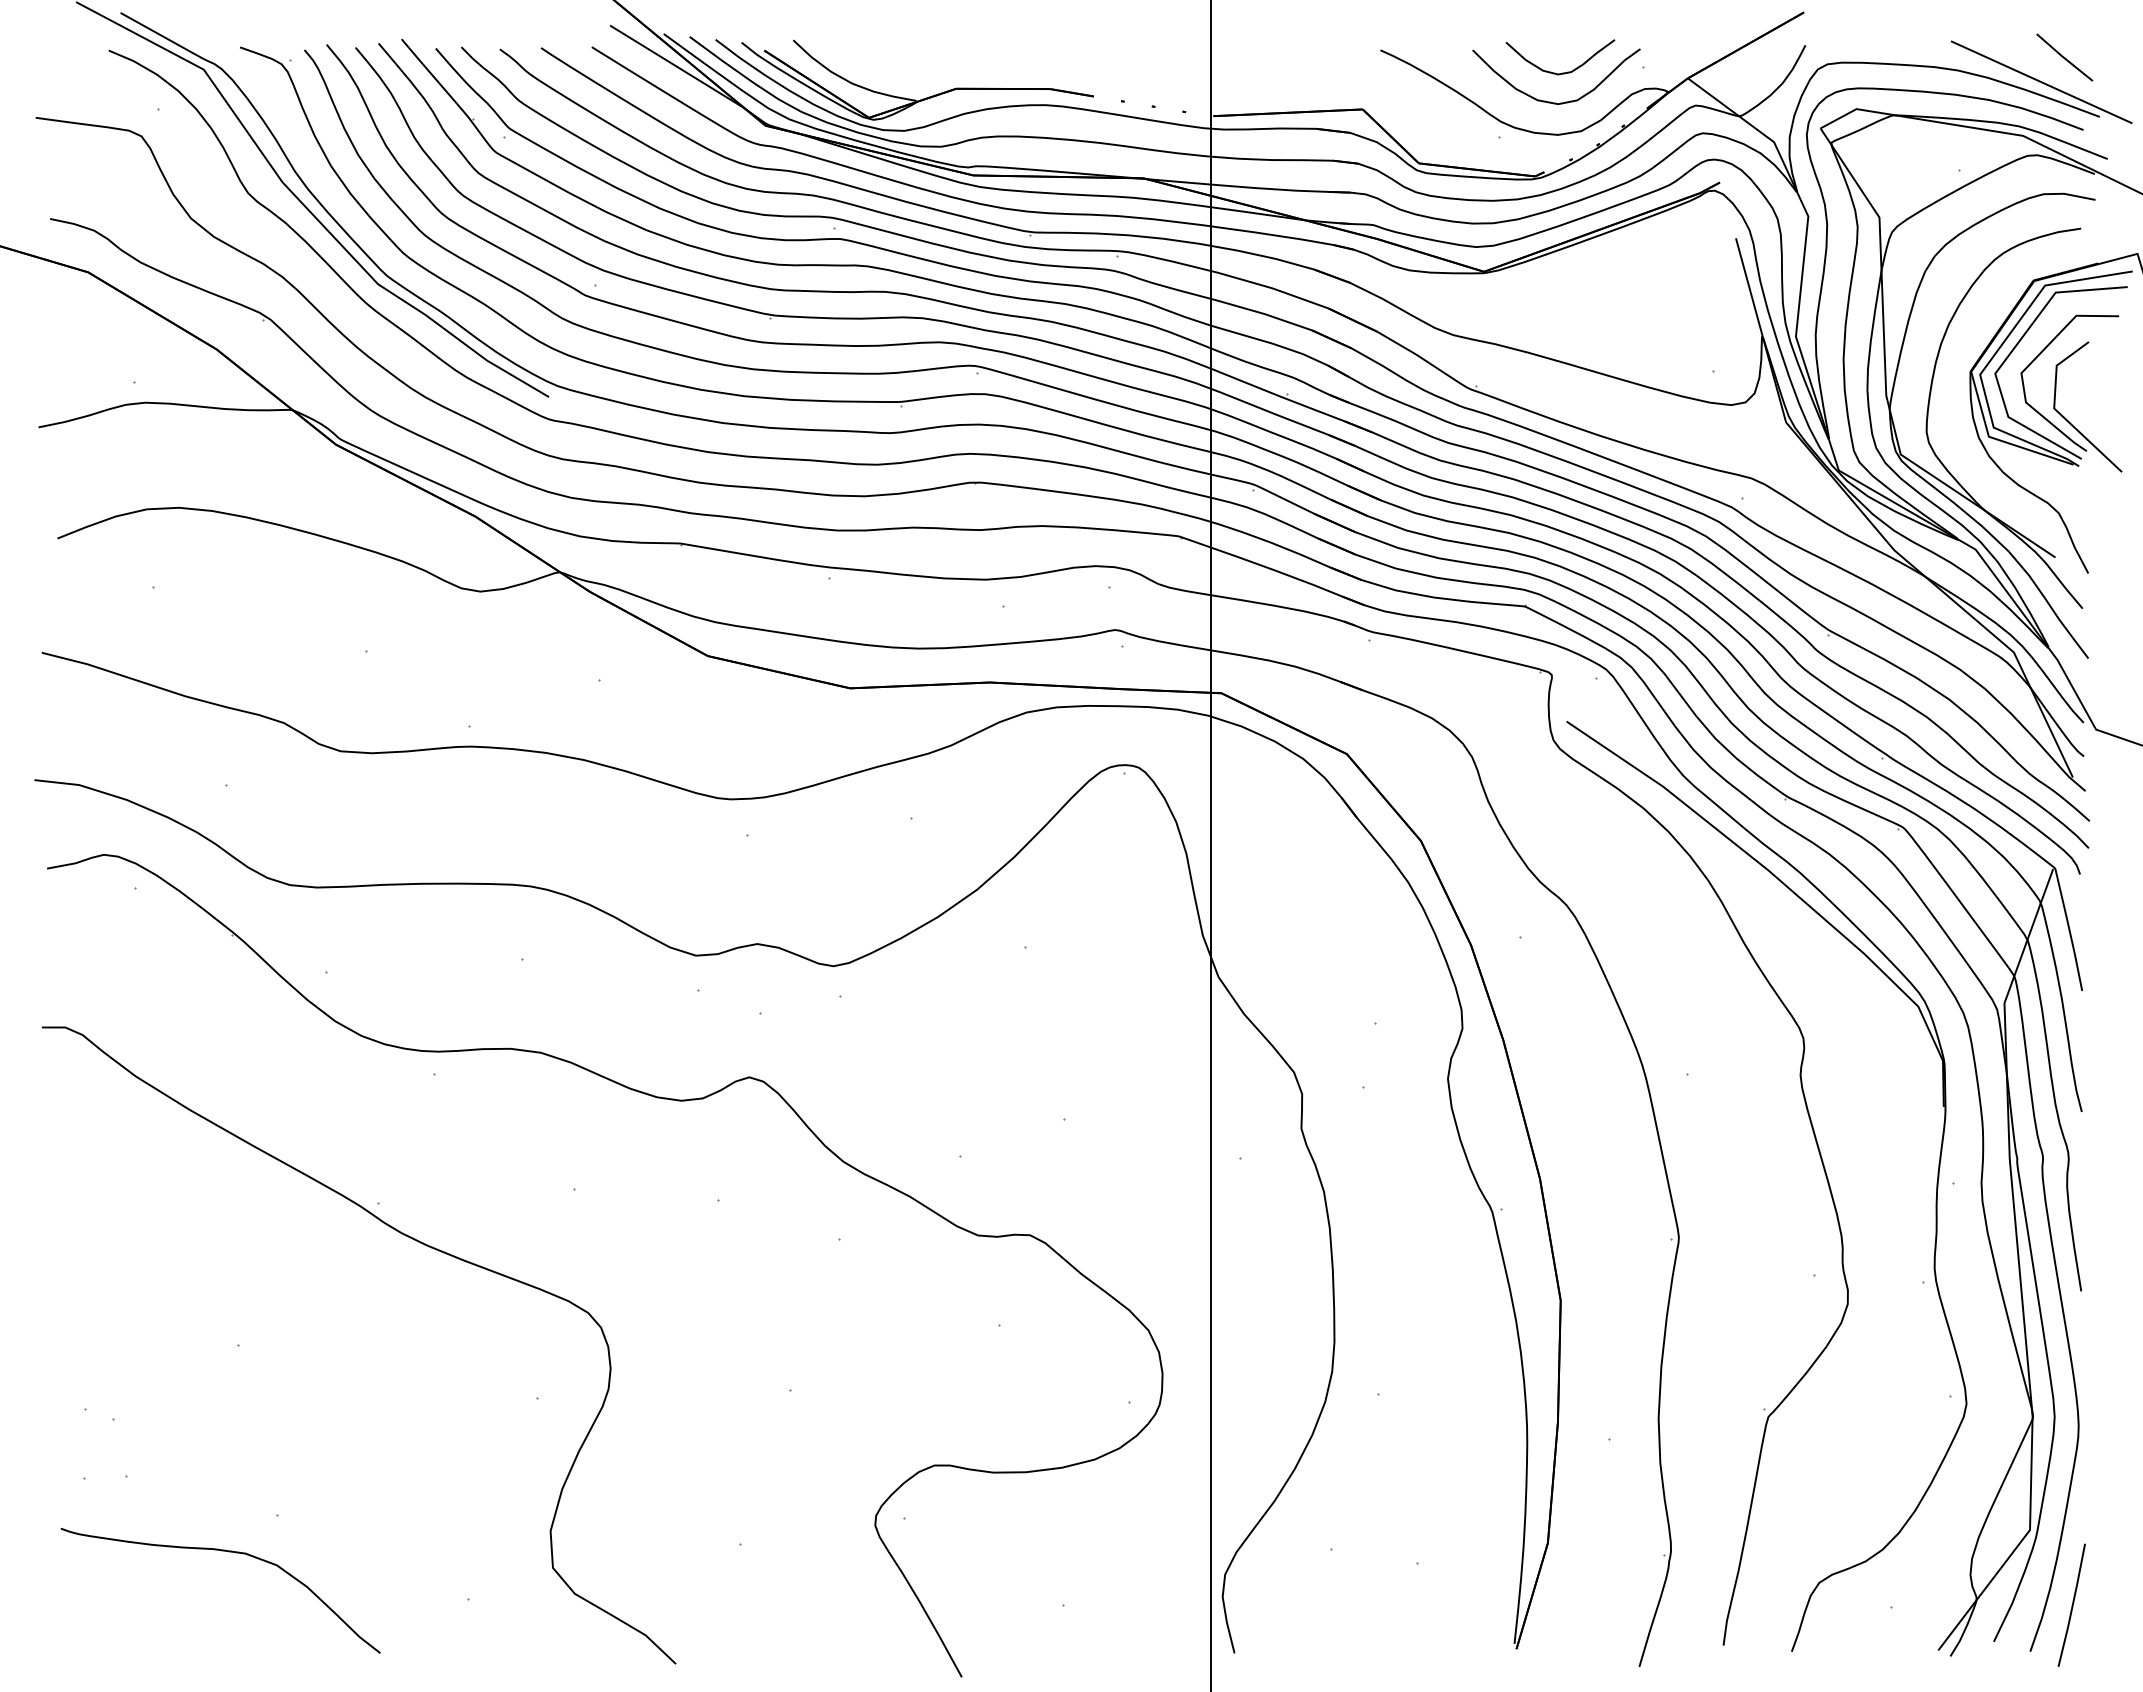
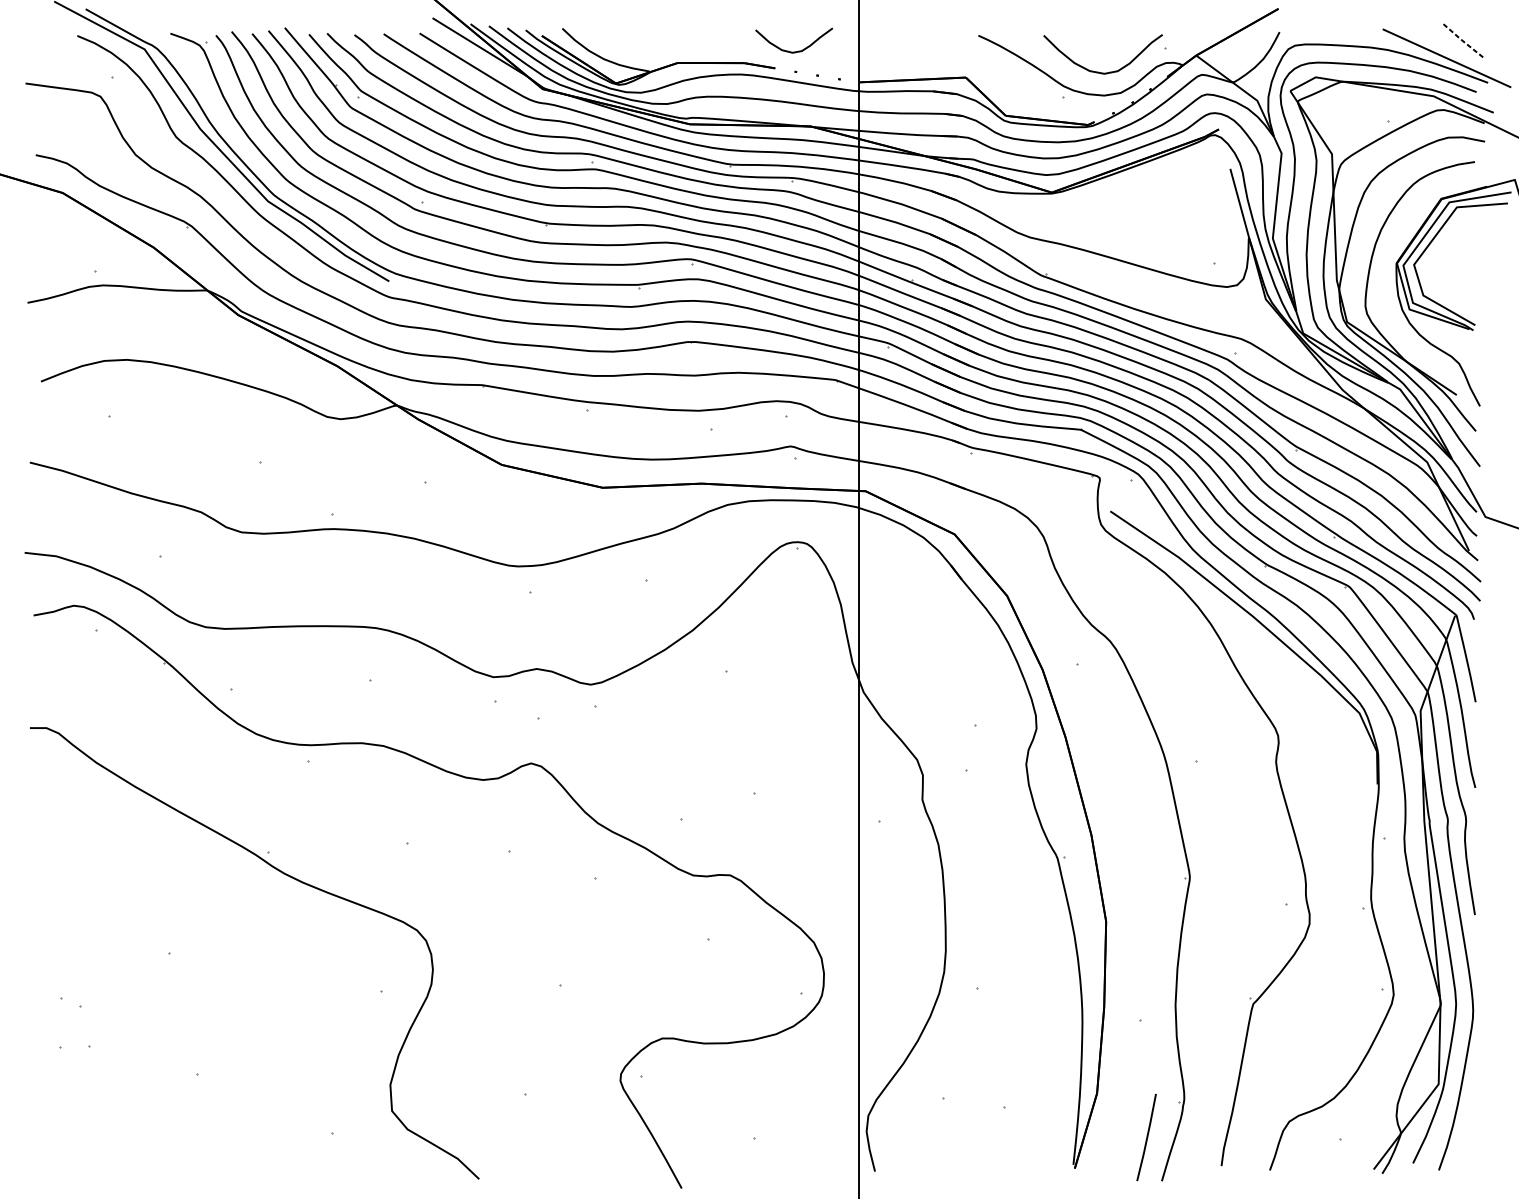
line: (2064, 58) -> (1463, 41), solid -> dashed
curve: (1562, 72) -> (795, 51), moved
part: (2056, 391) -> (1457, 277), removed
curve: (228, 1552) -> (162, 1100), removed
line: (2072, 1604) -> (1147, 1136), moved

